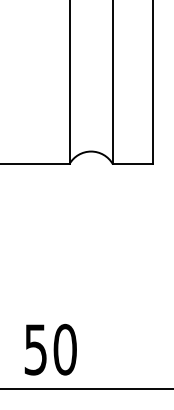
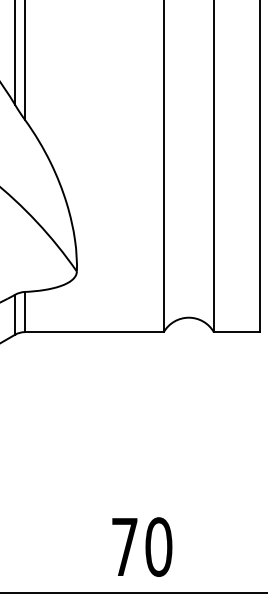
text: (35, 350) -> (124, 547), 50 -> 70

